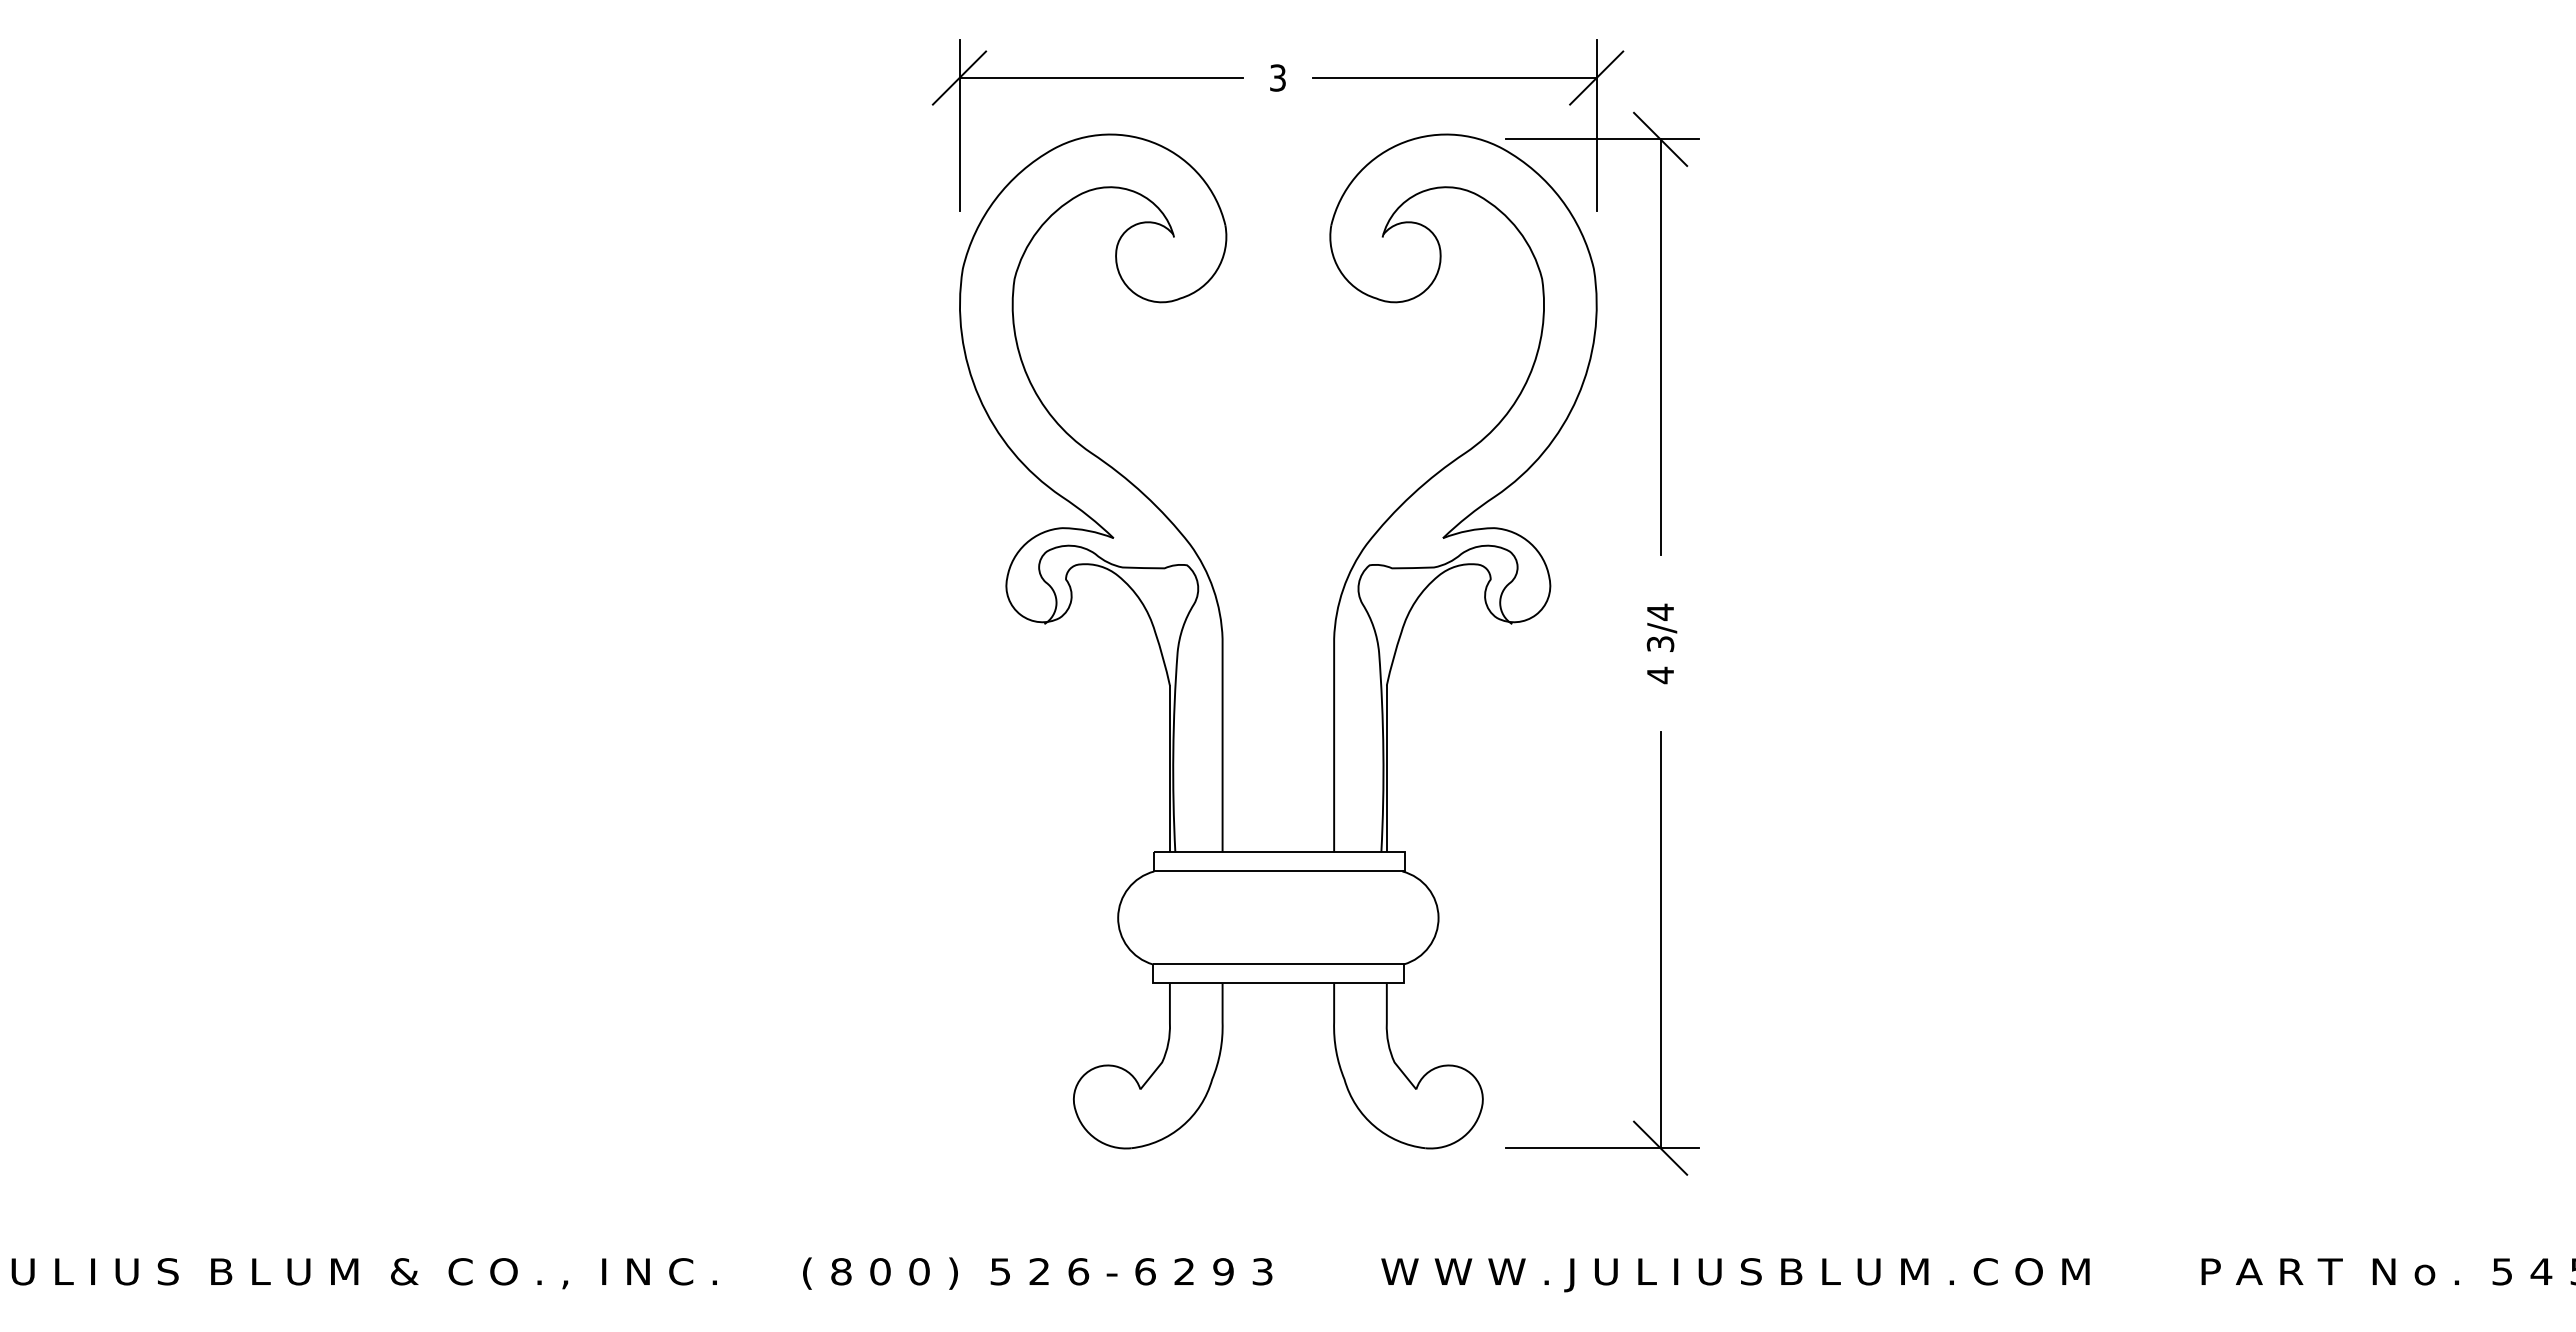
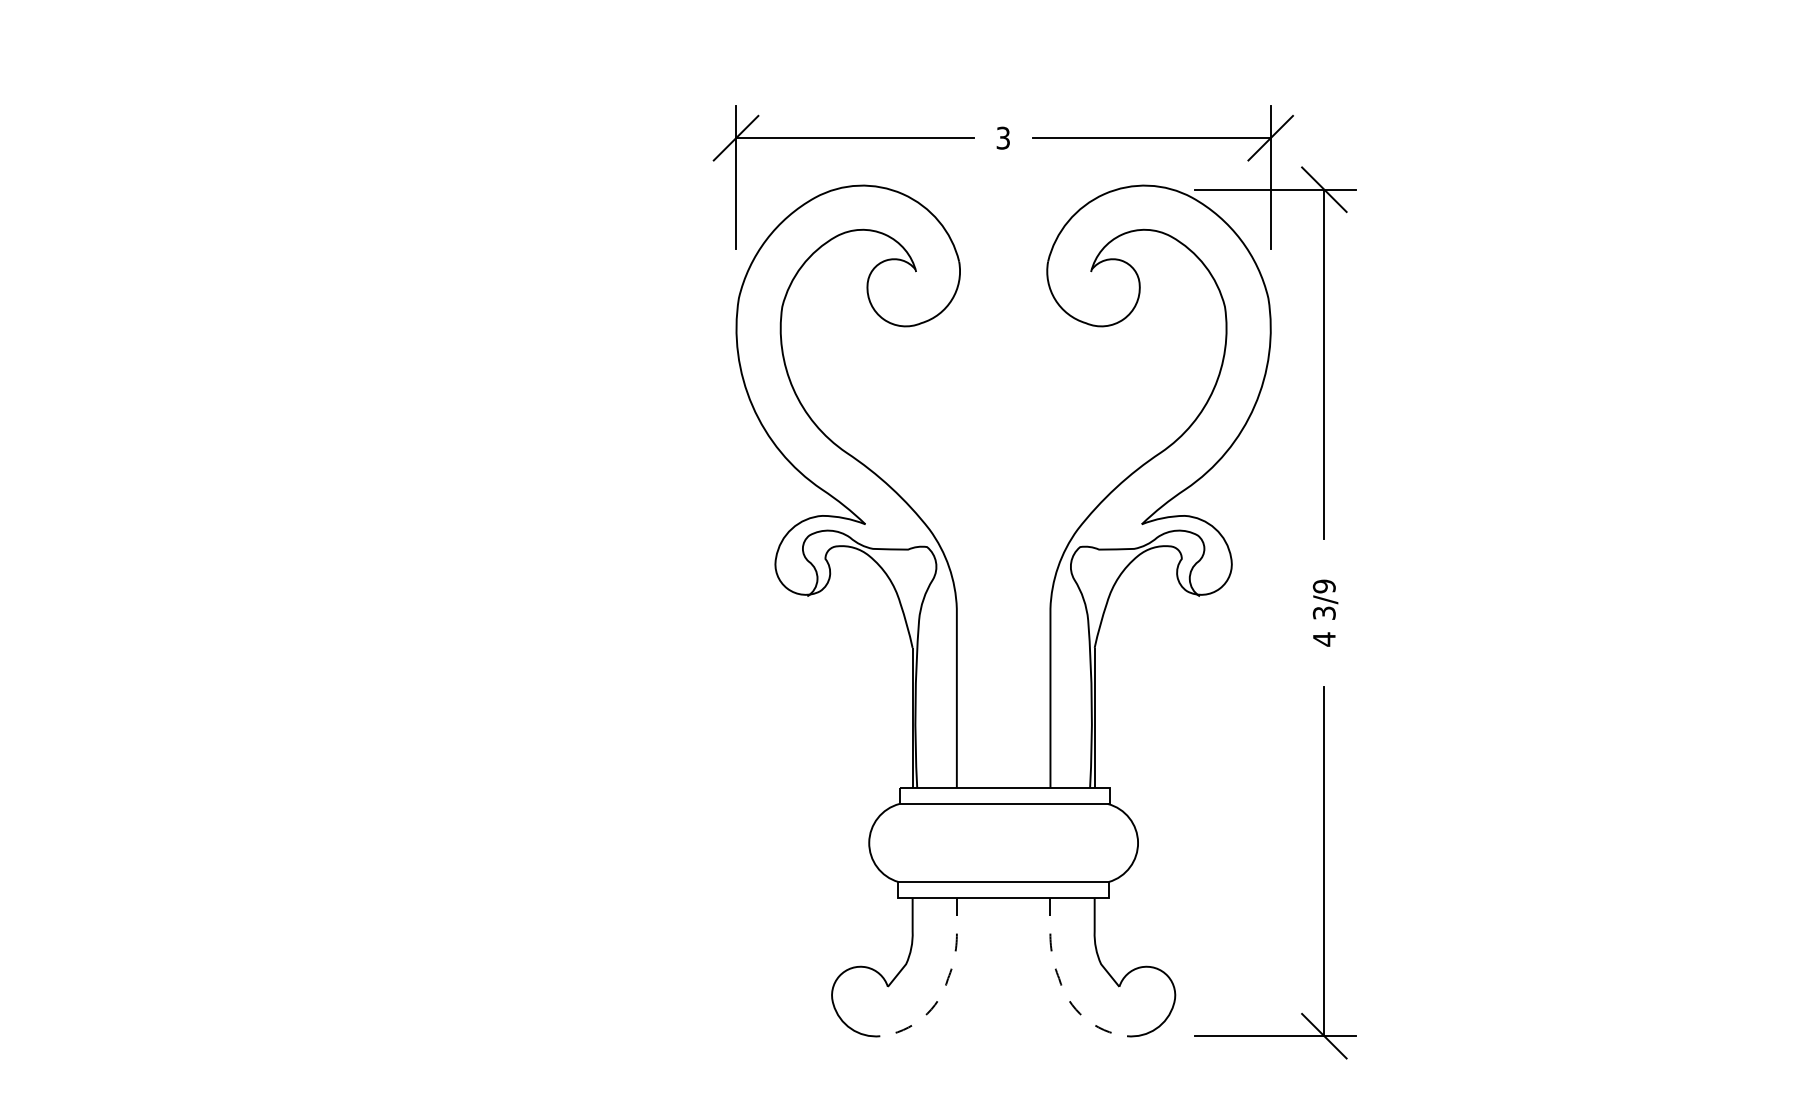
text: (1660, 612) -> (1324, 586), 3/4 -> 3/9
line: (1208, 1088) -> (945, 986), solid -> dashed
line: (1347, 1088) -> (1061, 986), solid -> dashed

